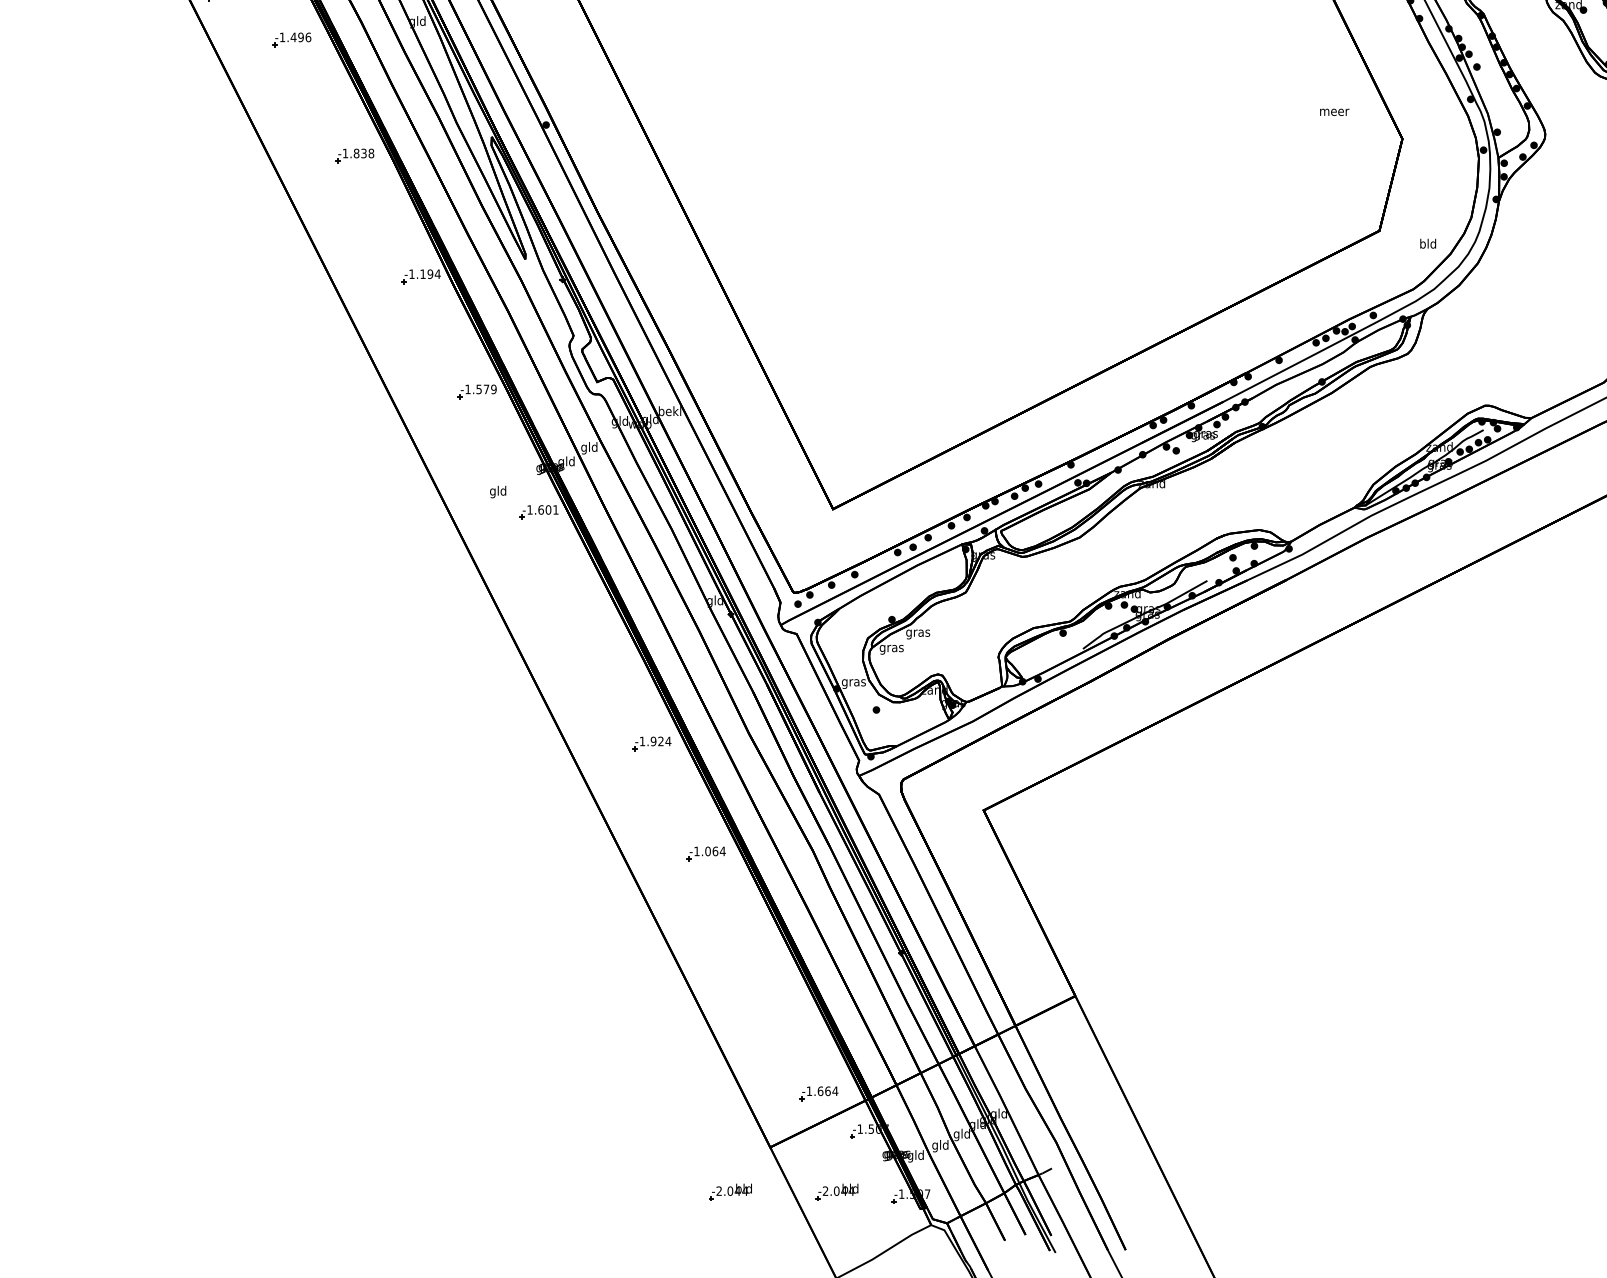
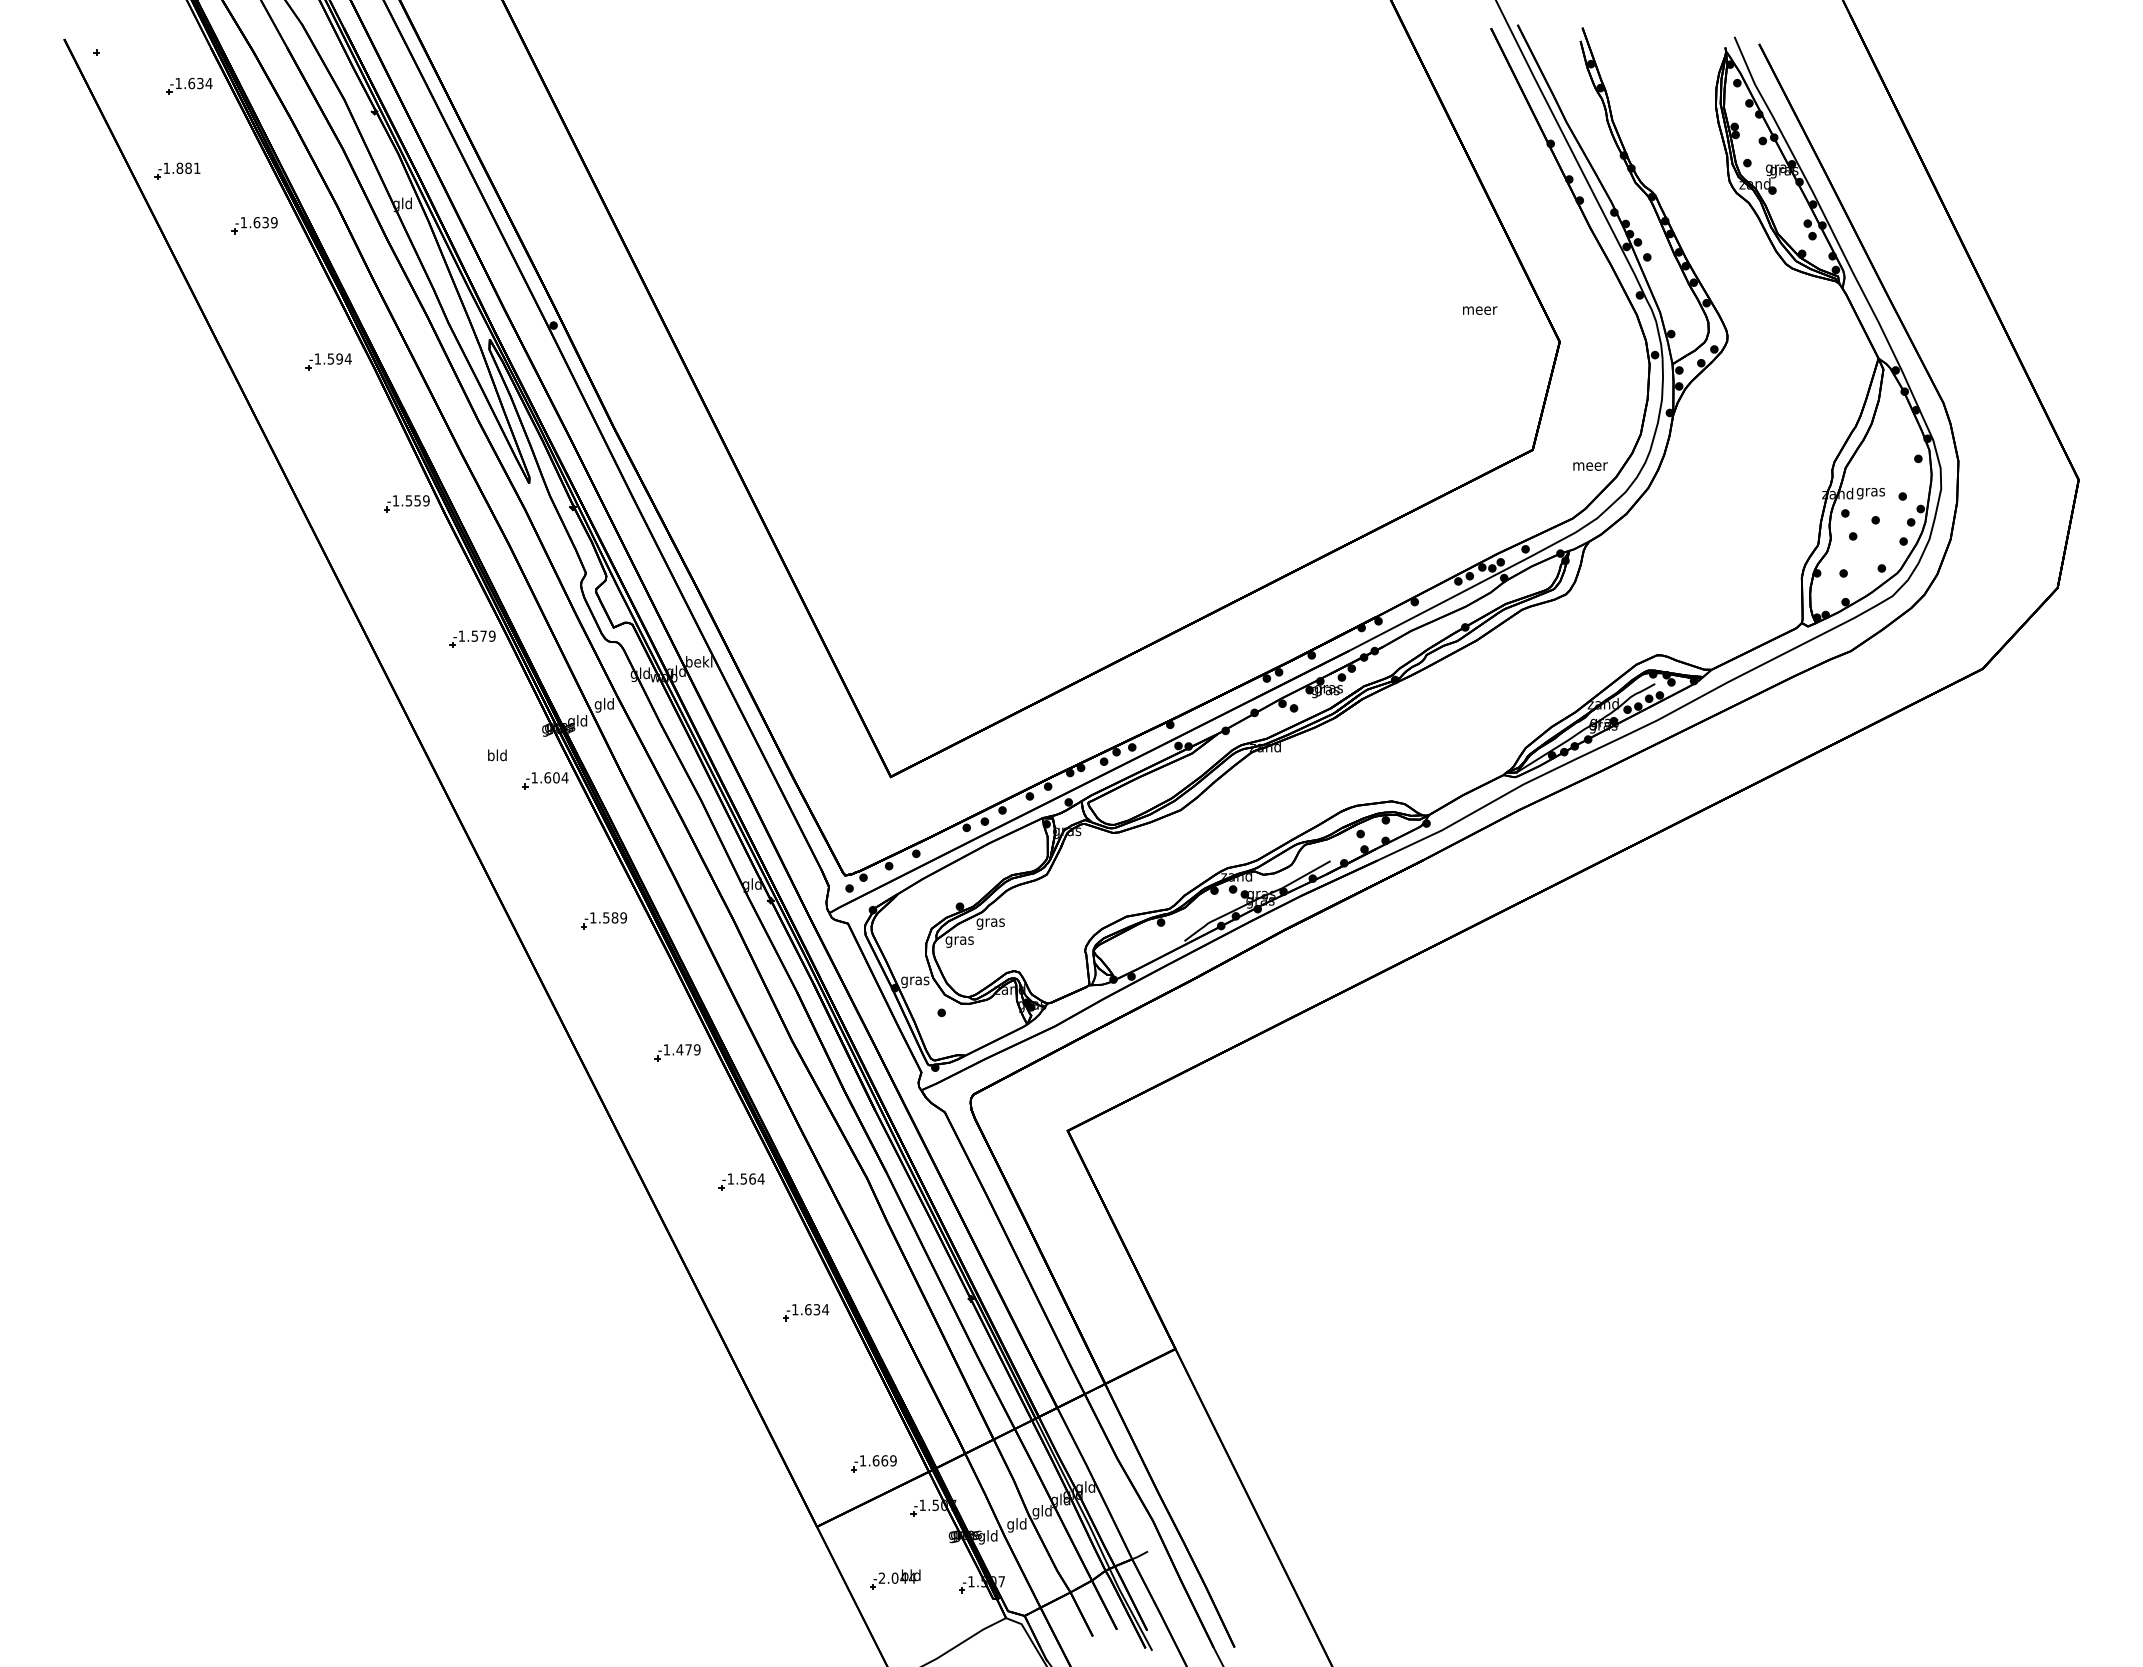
text: (300, 37) -> (265, 222), -1.496 -> -1.639
text: (363, 153) -> (339, 358), -1.838 -> -1.594
text: (1428, 243) -> (1590, 464), bld -> meer
text: (430, 273) -> (417, 500), -1.194 -> -1.559
text: (492, 491) -> (490, 756), gld -> bld
text: (555, 509) -> (564, 777), -1.601 -> -1.604
part: (589, 631) -> (604, 920), added
text: (660, 741) -> (688, 1049), -1.924 -> -1.479
text: (707, 850) -> (743, 1178), -1.064 -> -1.564
part: (761, 965) -> (806, 1312), added
text: (834, 1090) -> (892, 1460), -1.664 -> -1.669
part: (730, 1192) -> (770, 1579), removed

